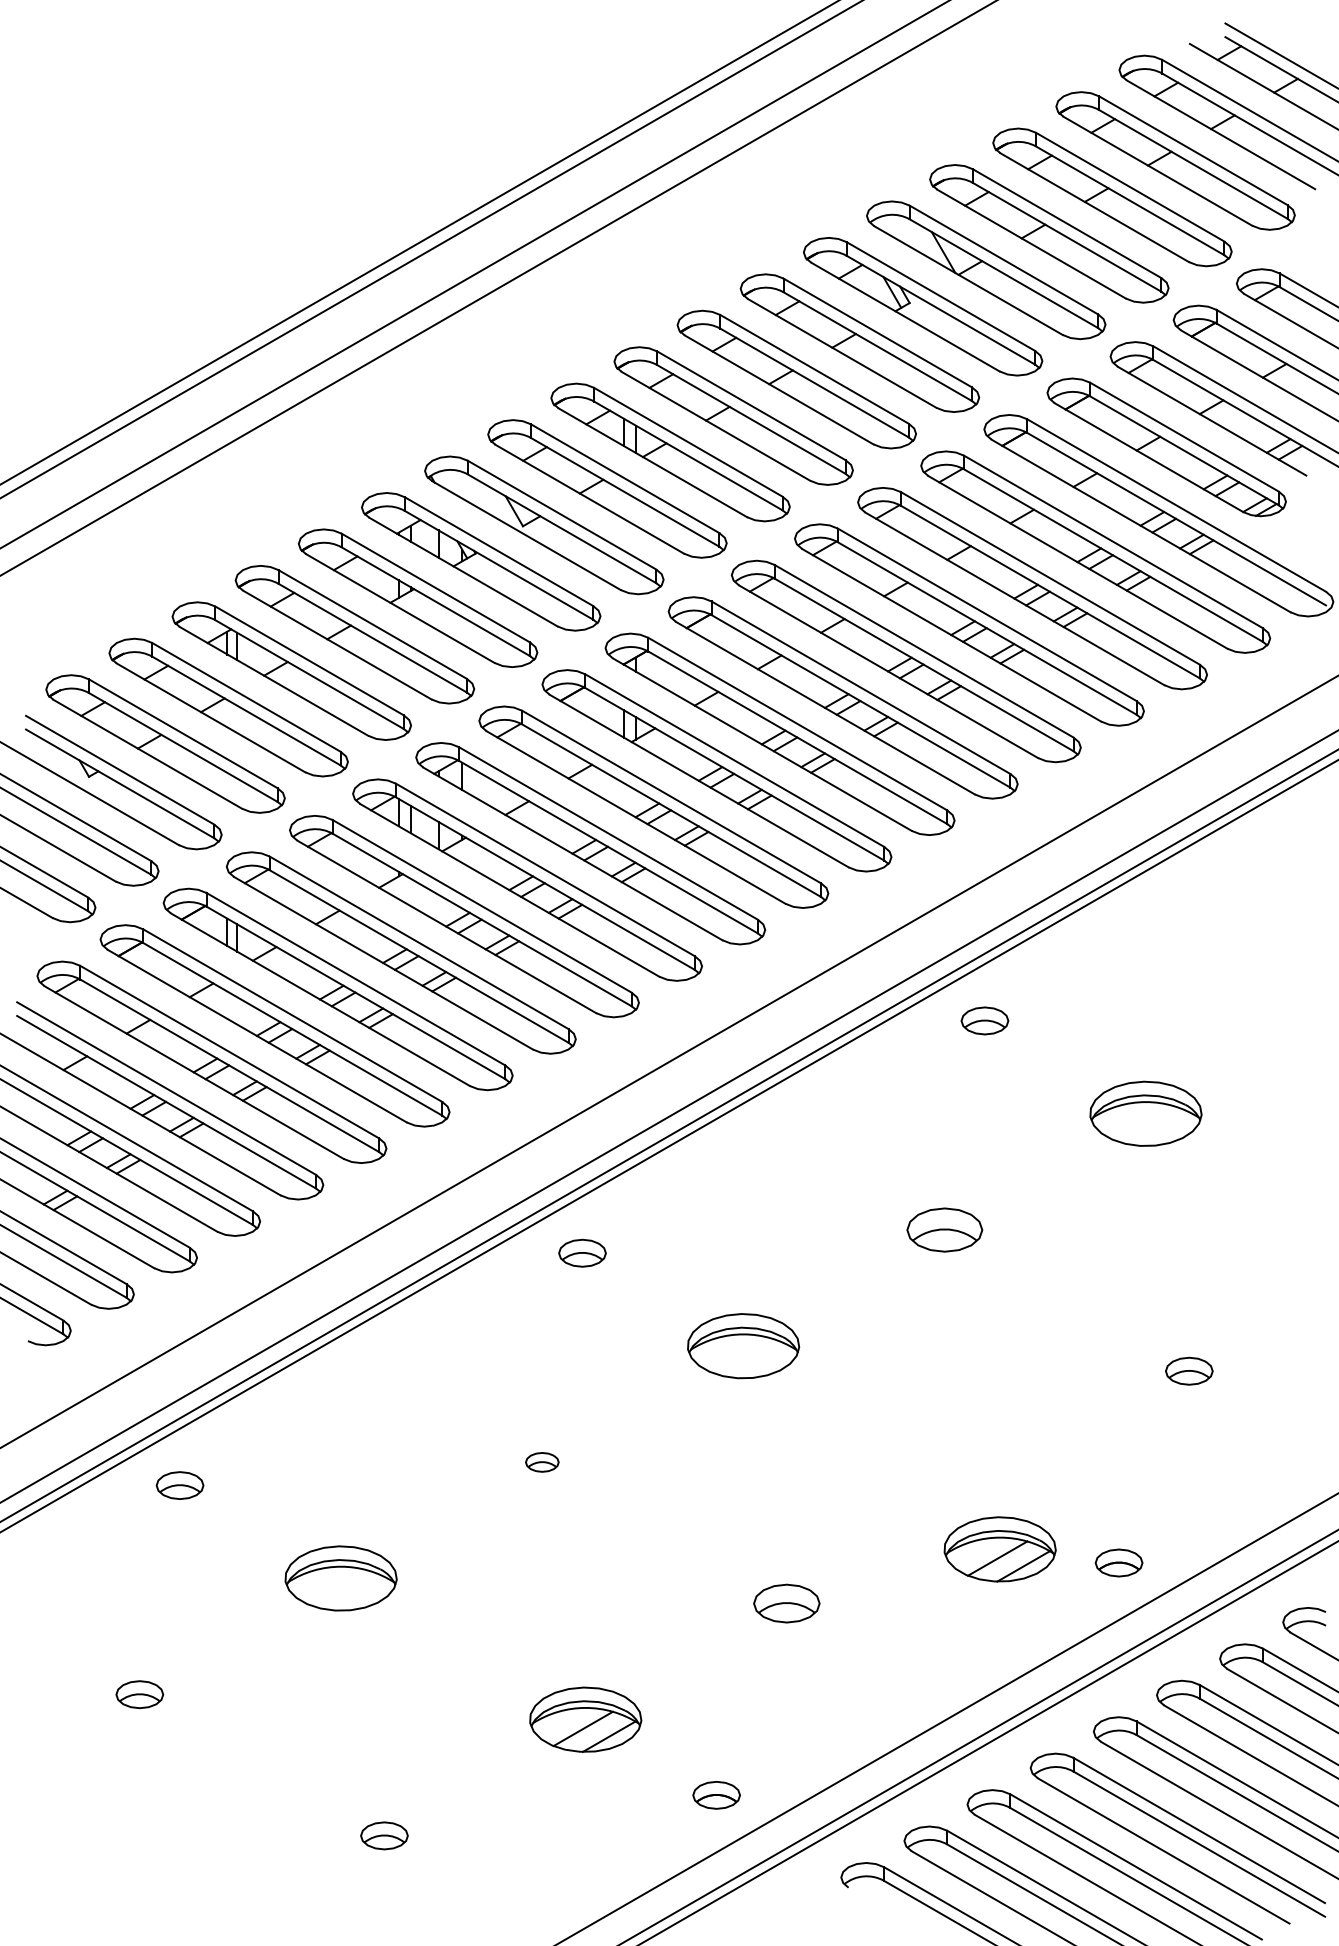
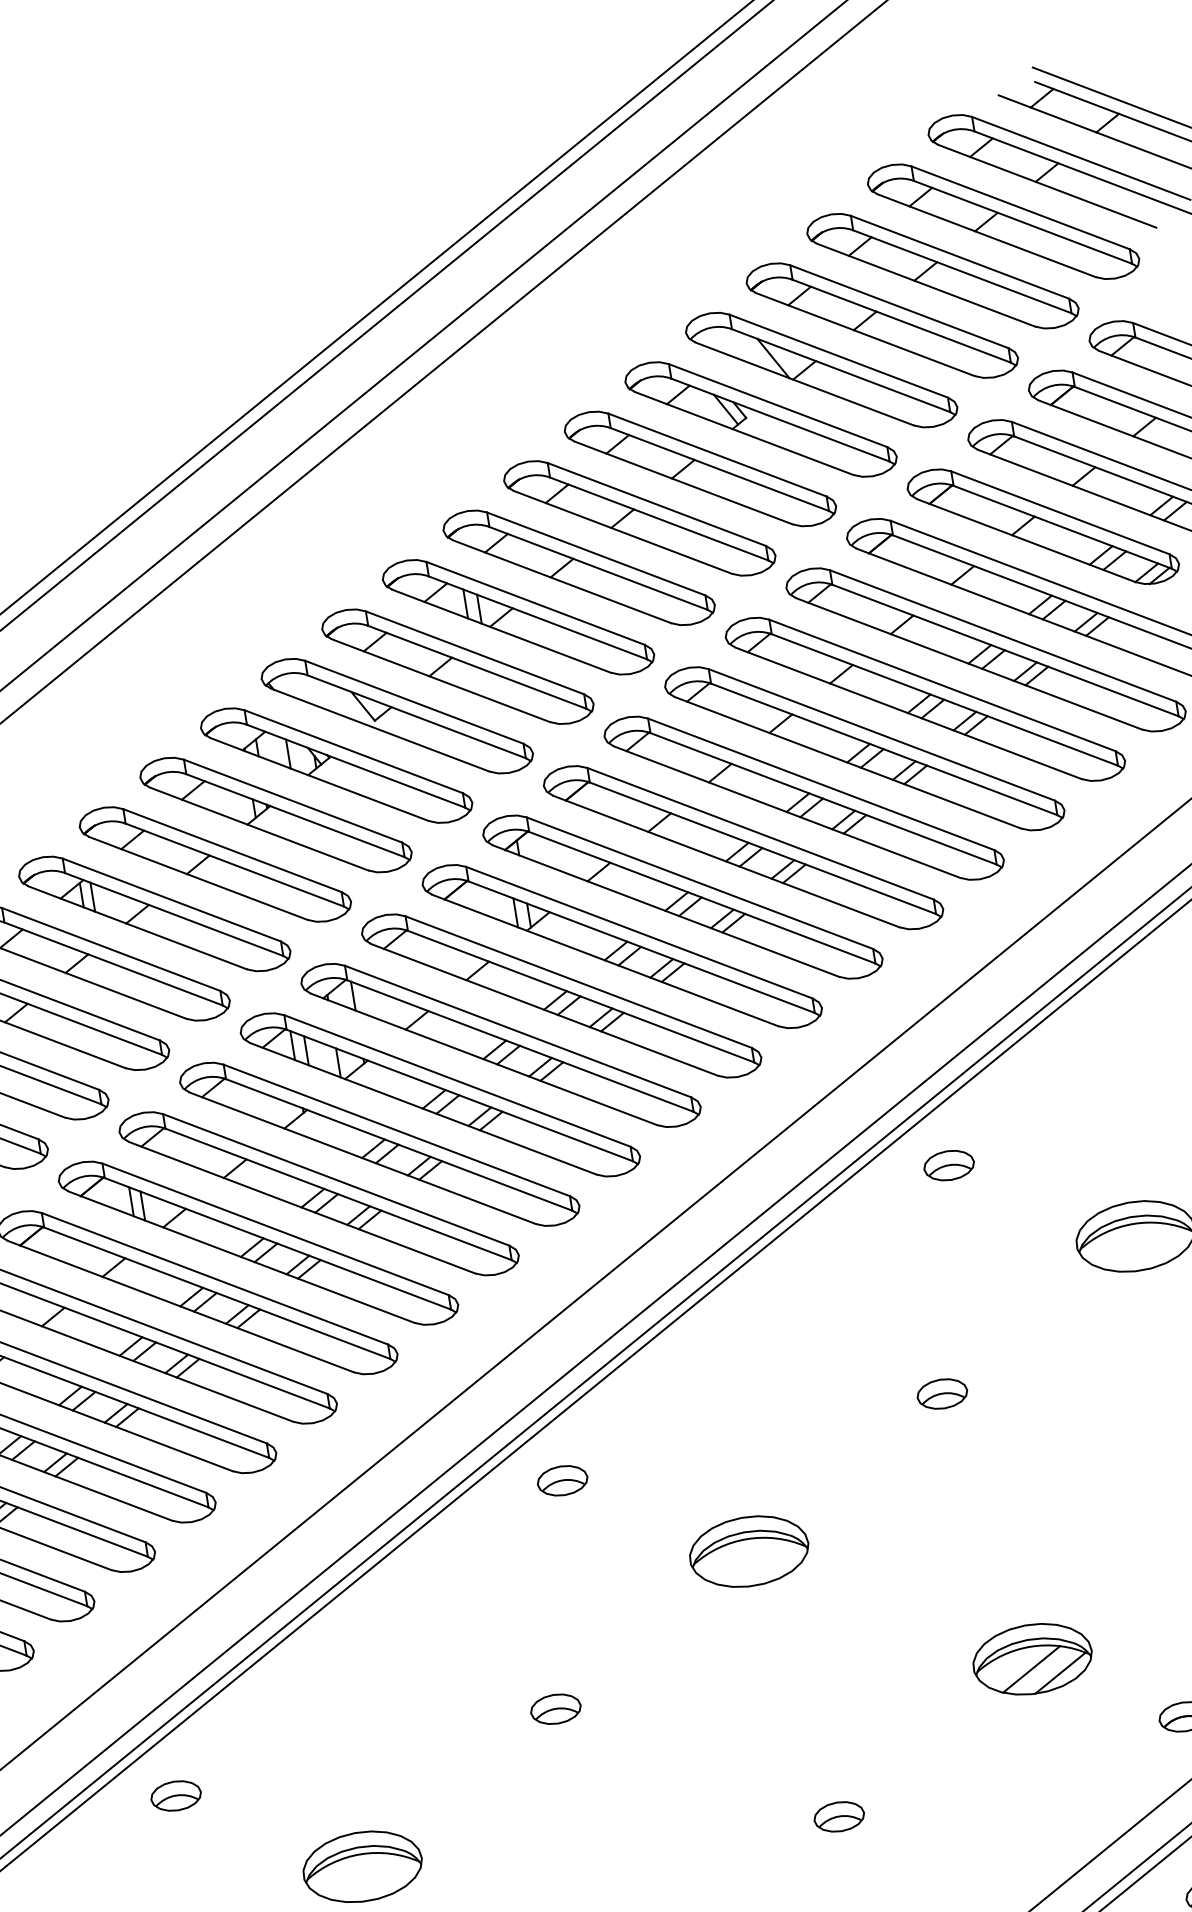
part: (944, 1229) -> (942, 1393), size x0.62
part: (542, 1462) -> (556, 1709), size x1.43
part: (999, 1549) -> (1031, 1659), moved
part: (786, 1603) -> (838, 1816), size x0.71

